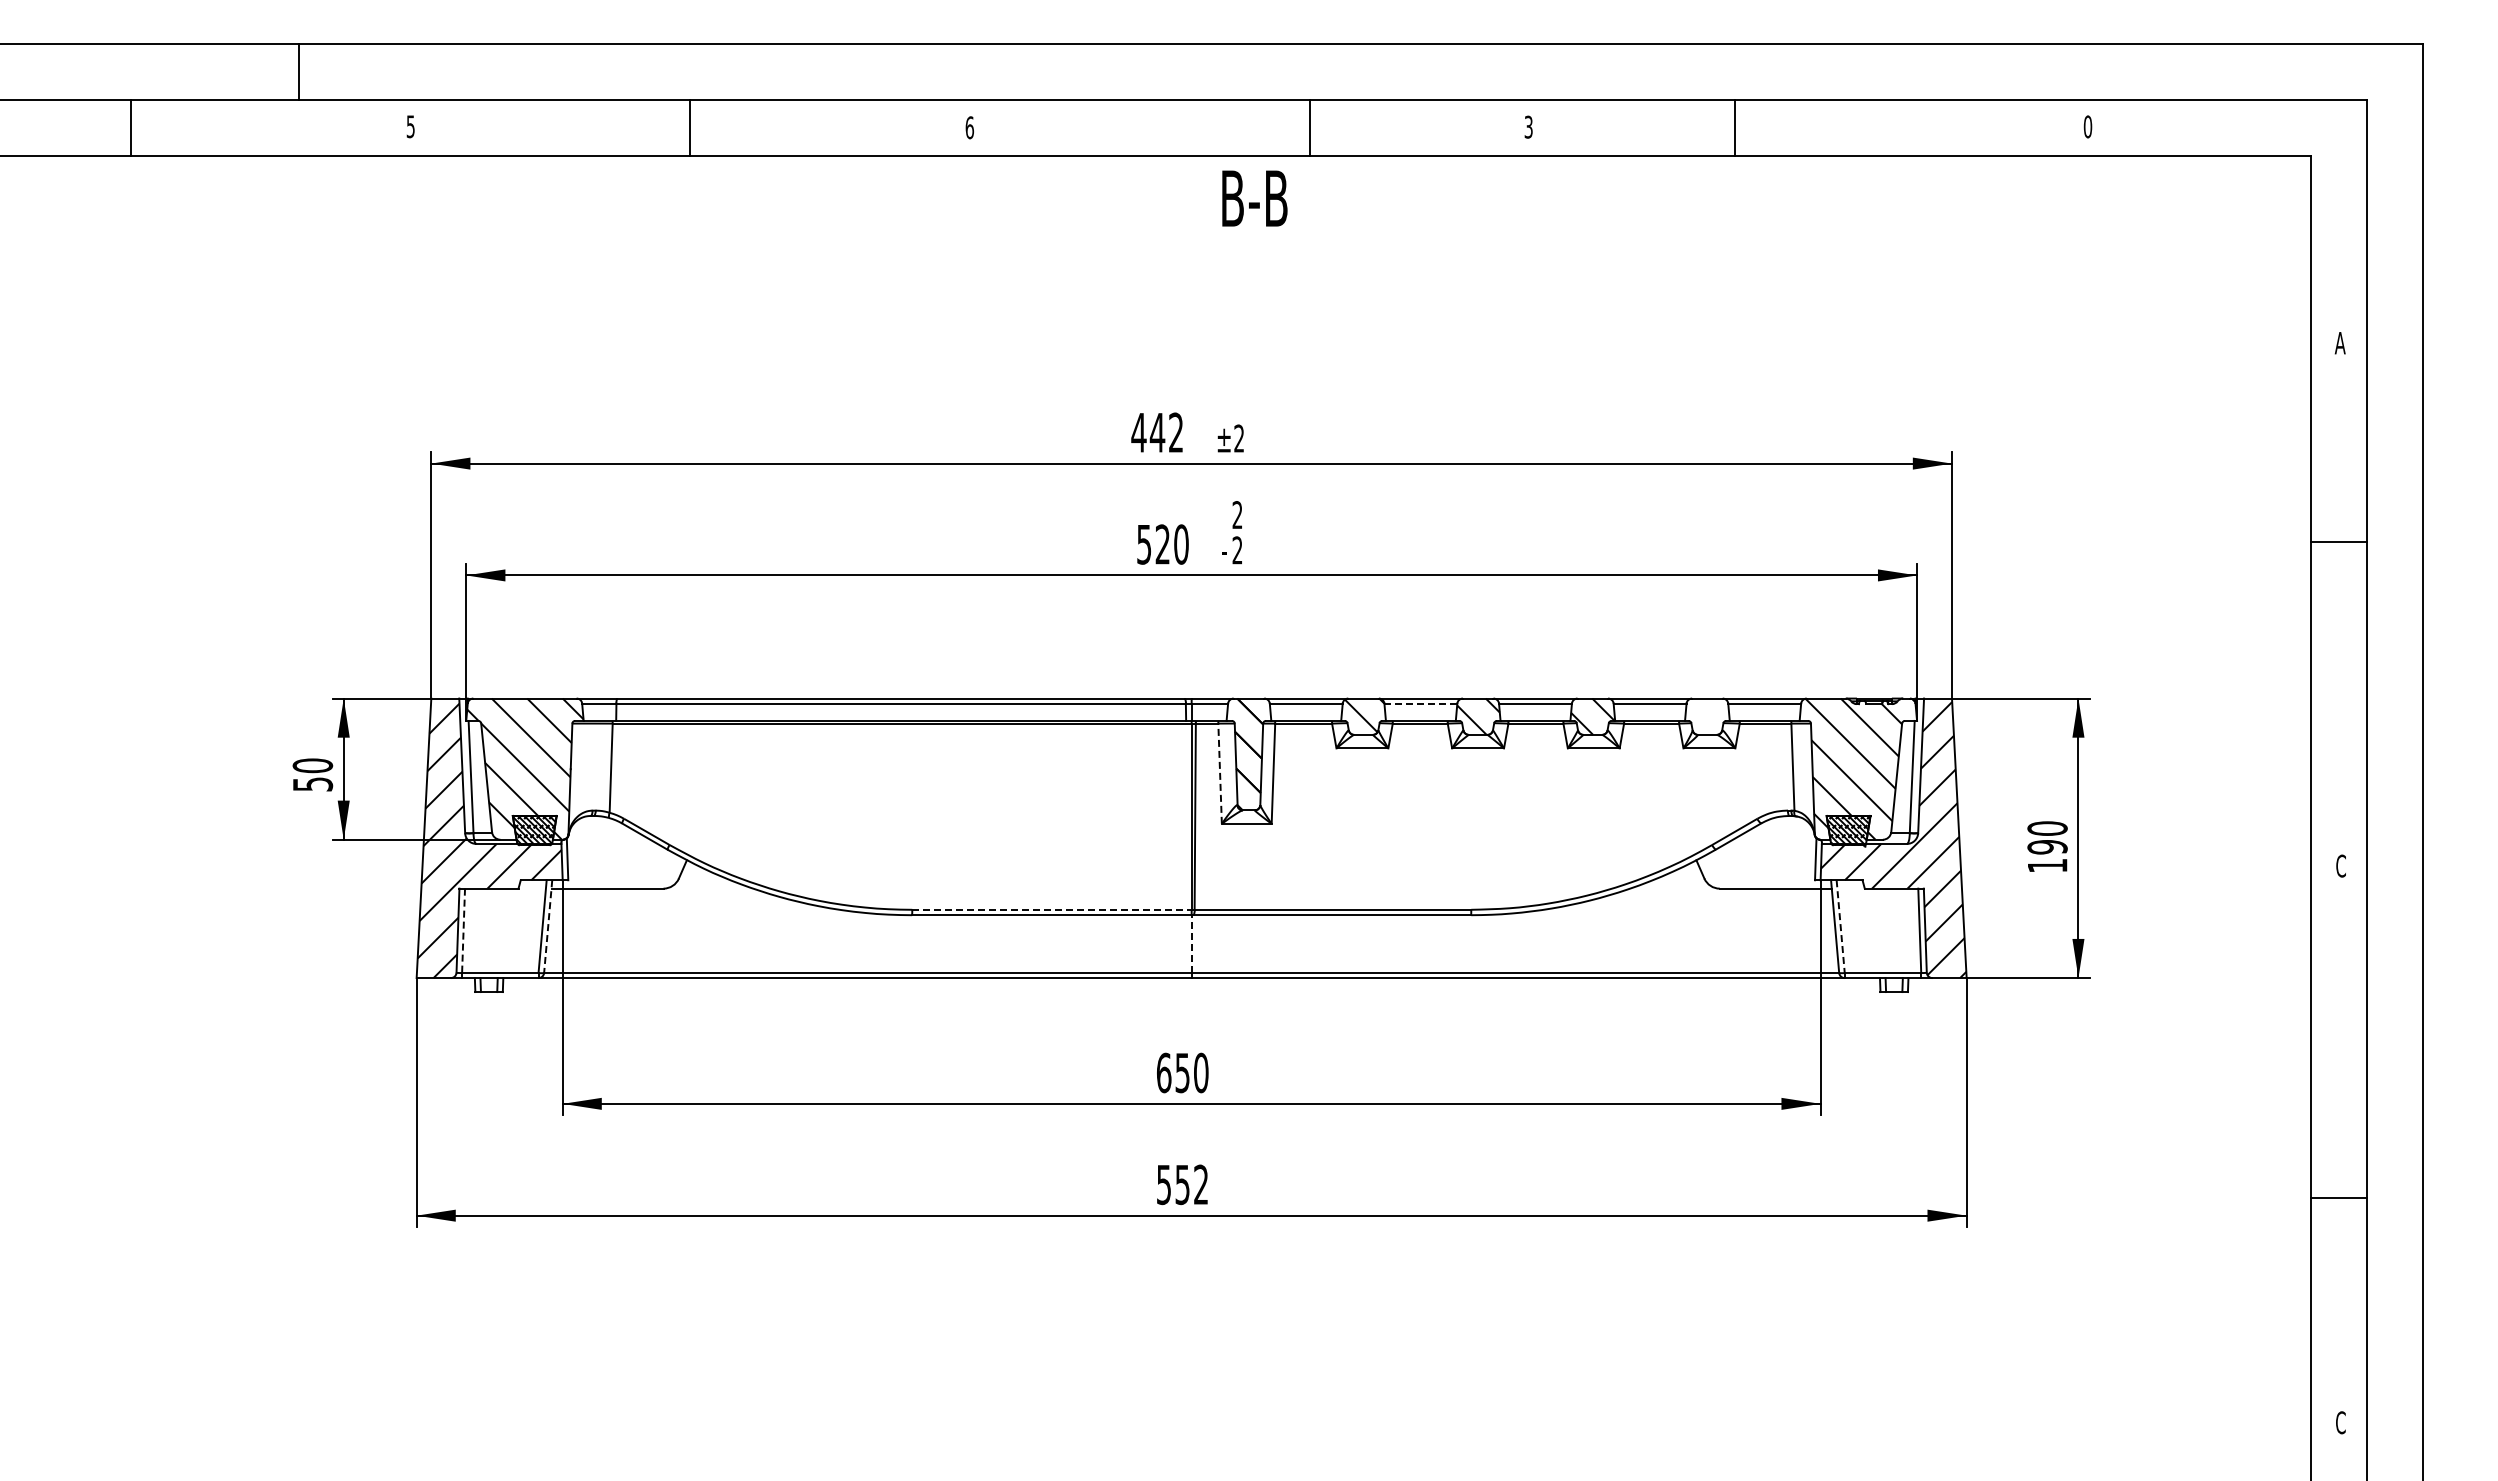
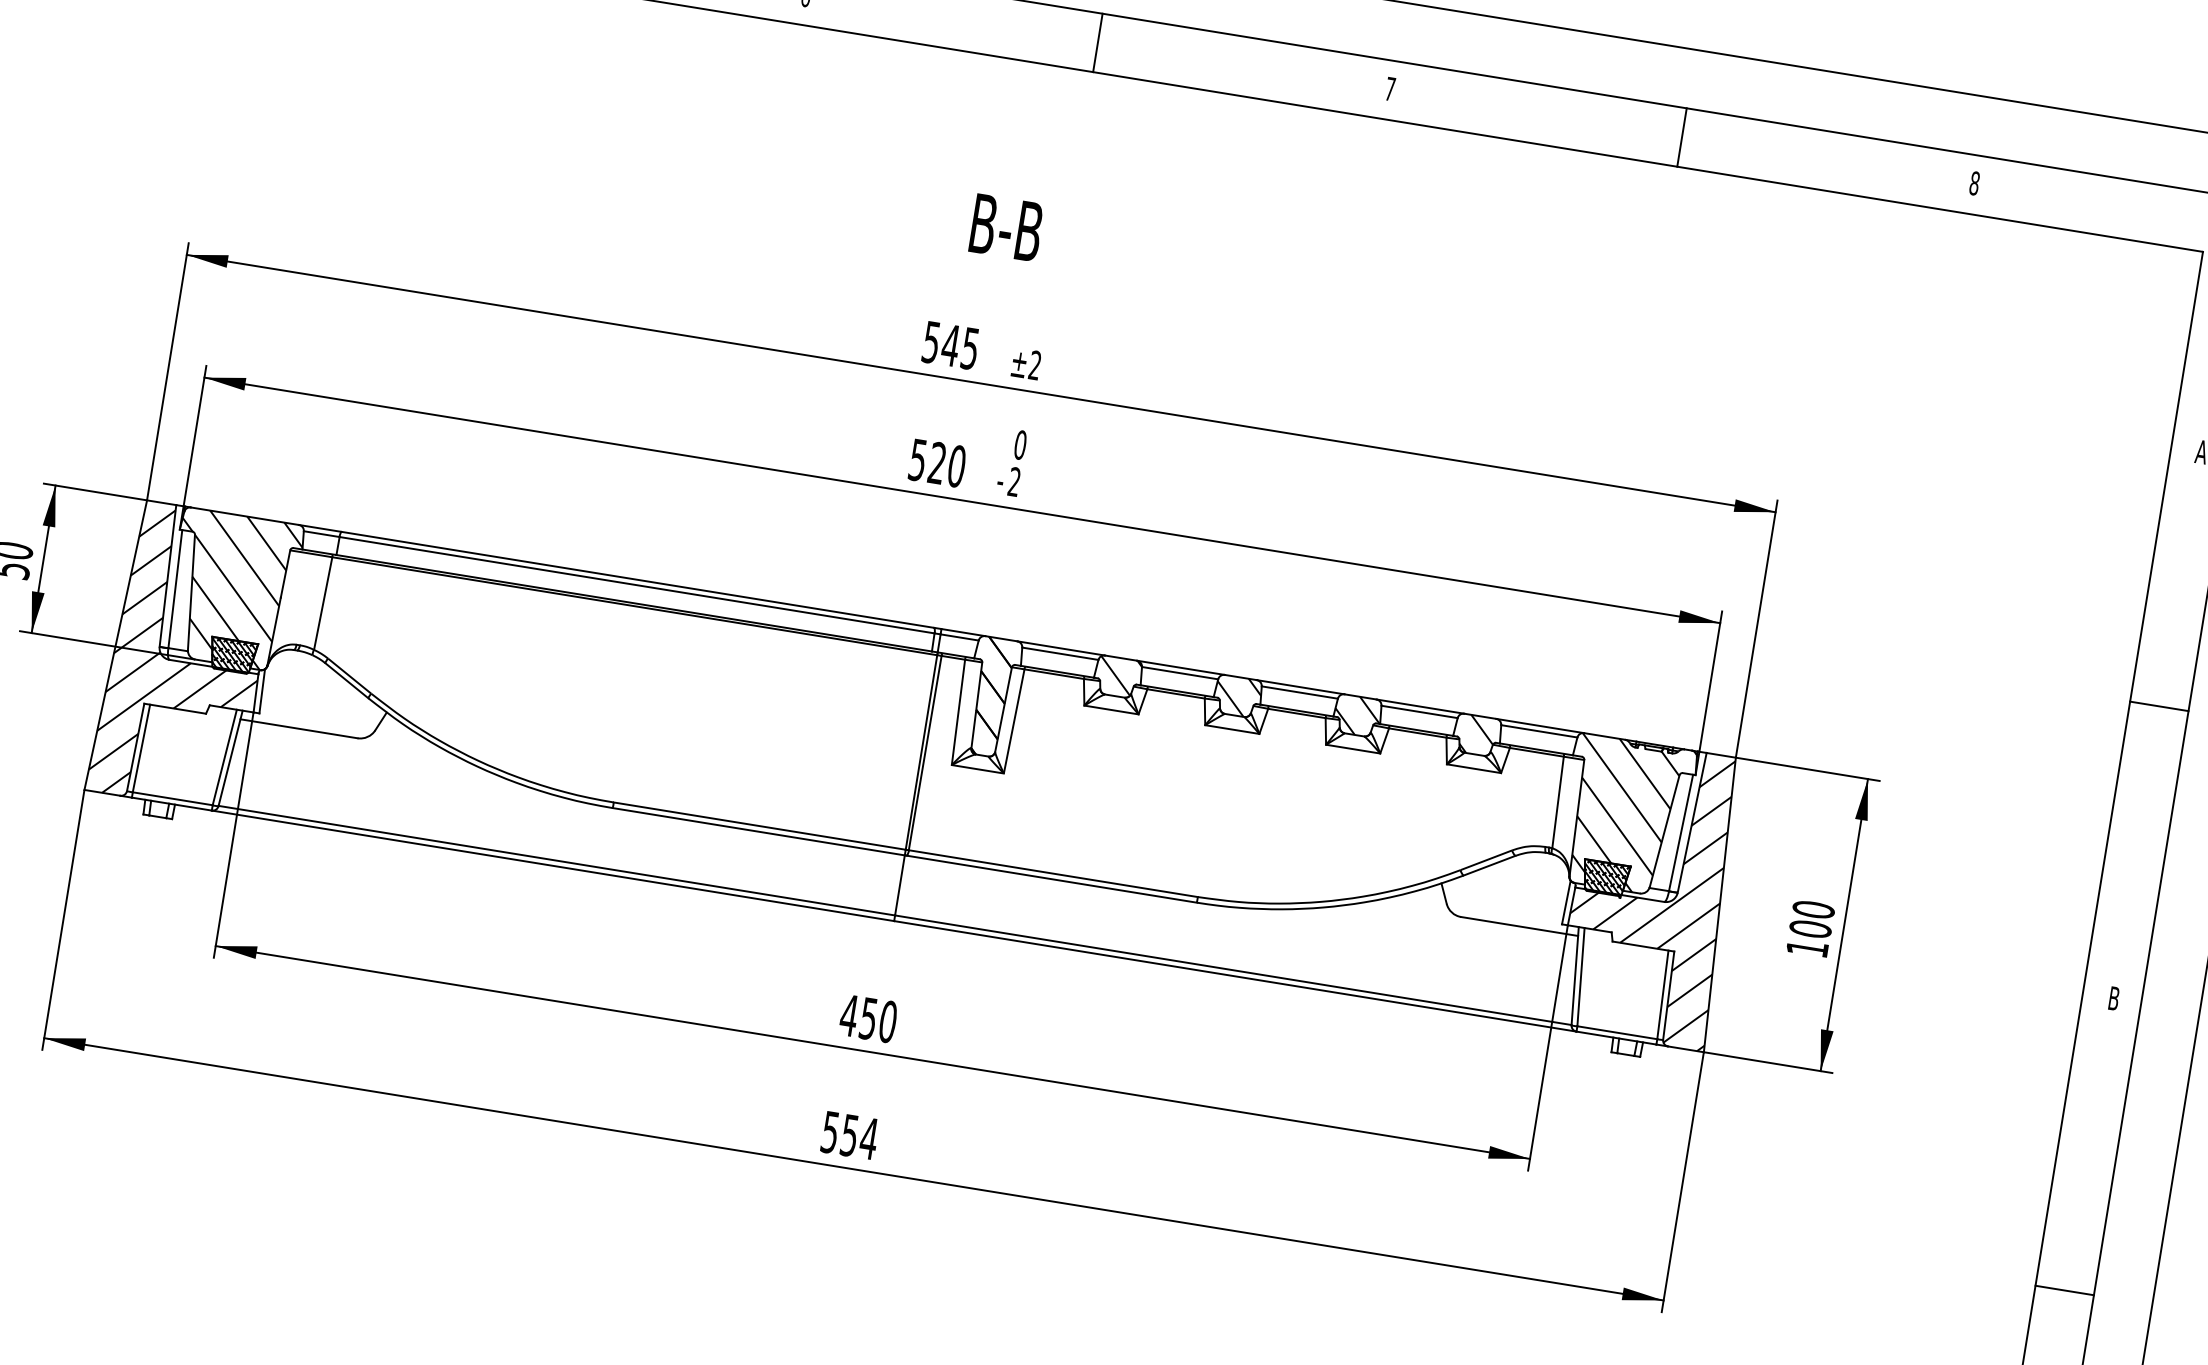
text: (1528, 126) -> (1390, 88), 3 -> 7
text: (2087, 126) -> (1974, 182), 0 -> 8
line: (1310, 128) -> (1098, 43), moved
line: (1735, 128) -> (1682, 137), moved
text: (1254, 198) -> (1006, 227), moved
text: (1156, 432) -> (949, 345), 442 -> 545
text: (1237, 515) -> (1020, 445), 2 -> 0
line: (2339, 541) -> (2159, 706), moved
line: (1420, 703) -> (1179, 672), dashed -> solid
hatch: (1704, 716) -> (1474, 734), added
line: (1220, 774) -> (958, 713), dashed -> solid
text: (2047, 846) -> (1810, 928), 190 -> 100
text: (2340, 865) -> (2113, 997), C -> B
line: (1051, 909) -> (759, 825), dashed -> solid
line: (548, 926) -> (230, 758), dashed -> solid
line: (1840, 926) -> (1580, 976), dashed -> solid
line: (463, 931) -> (141, 749), dashed -> solid
line: (1191, 944) -> (899, 885), dashed -> solid
text: (1163, 1072) -> (848, 1014), 650 -> 450
text: (1200, 1184) -> (868, 1138), 552 -> 554
line: (2339, 1197) -> (2065, 1290), moved

